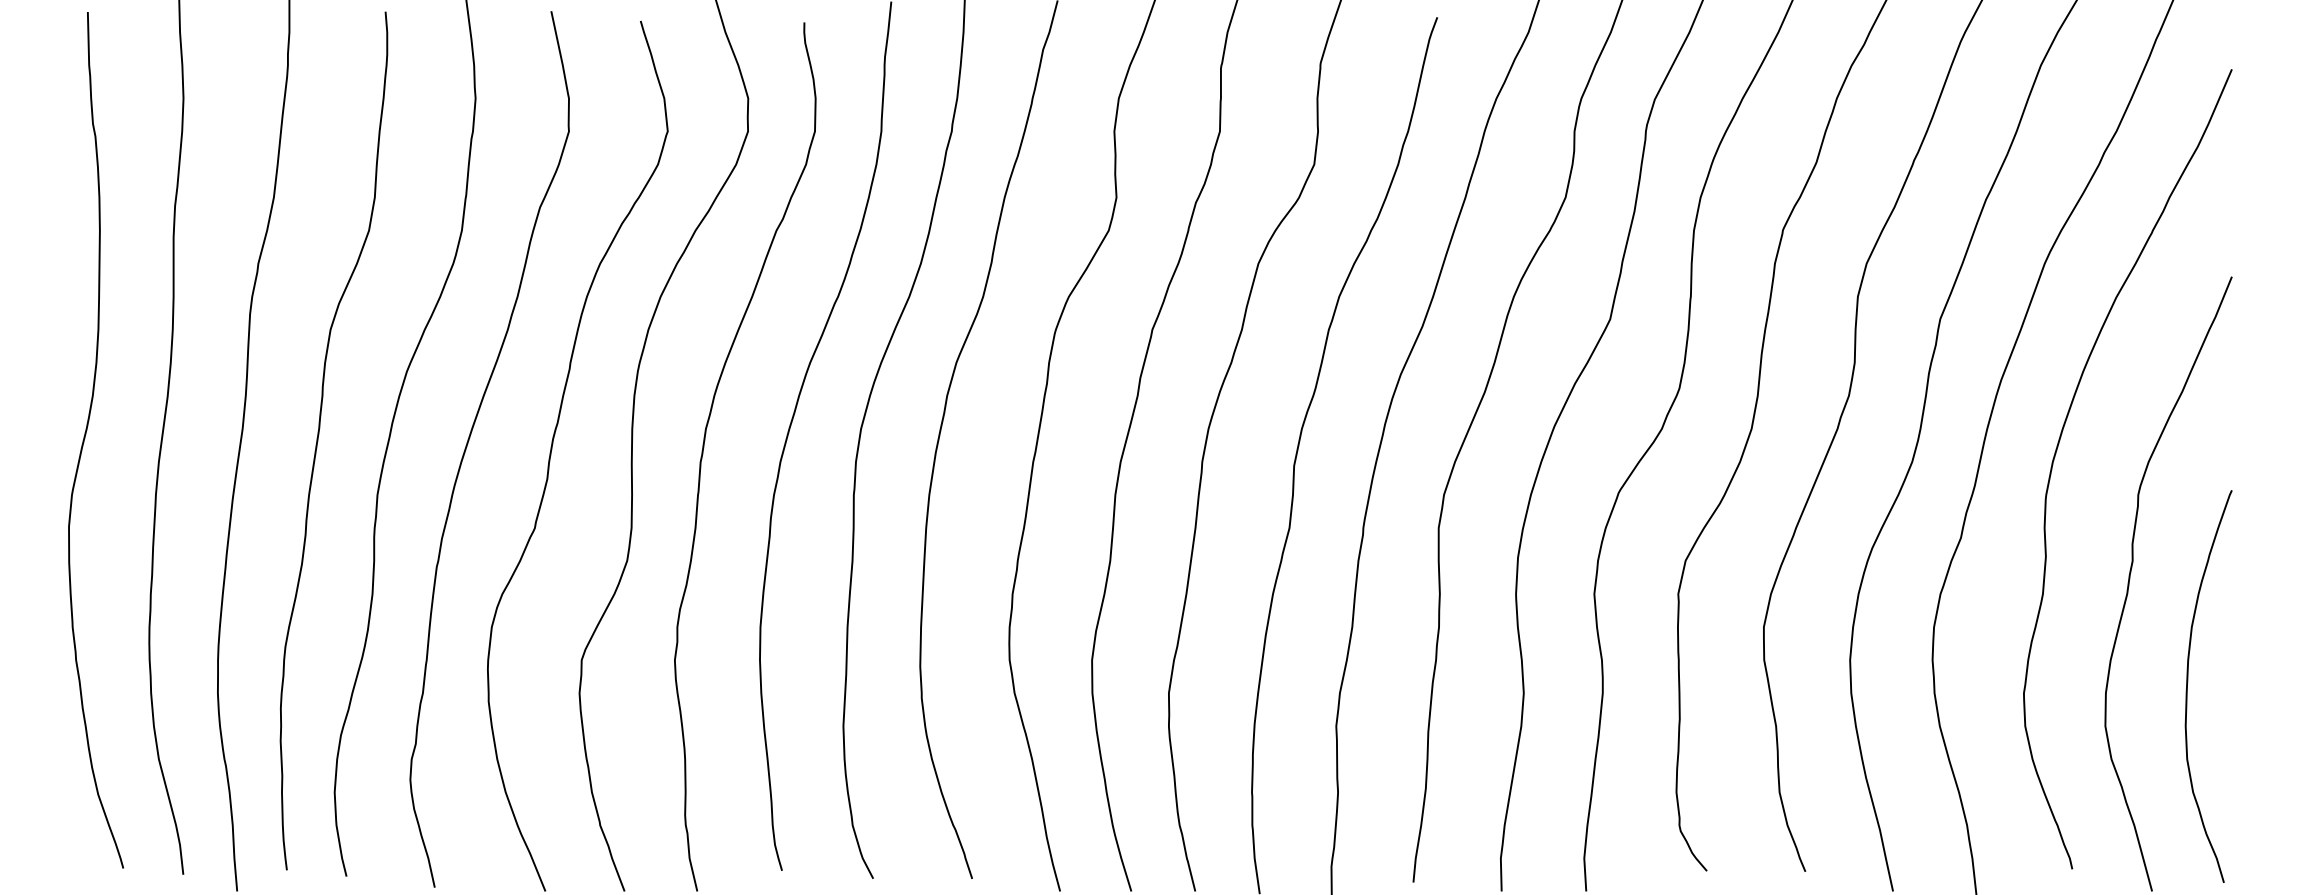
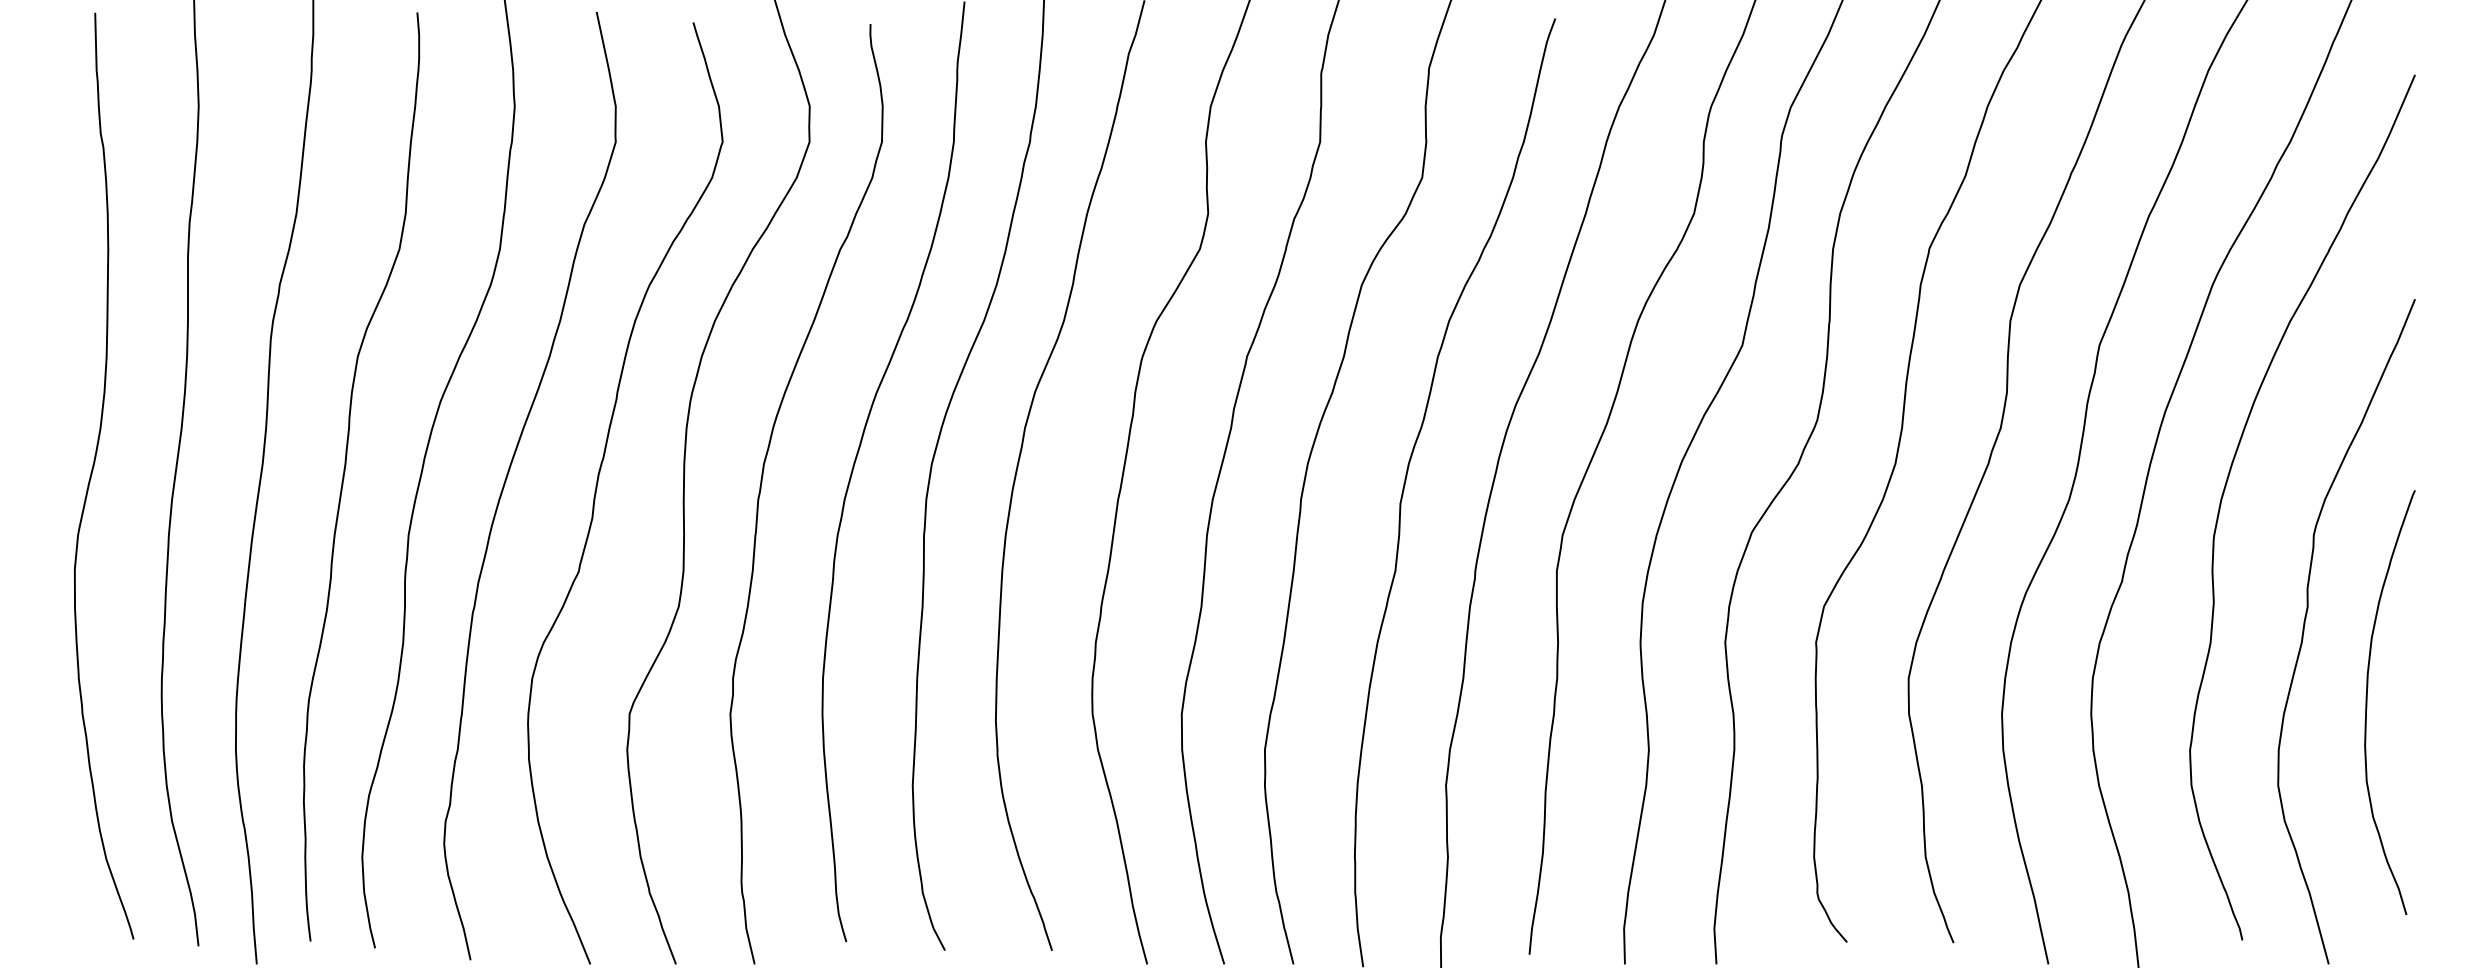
curve: (2188, 682) -> (2368, 698), moved

